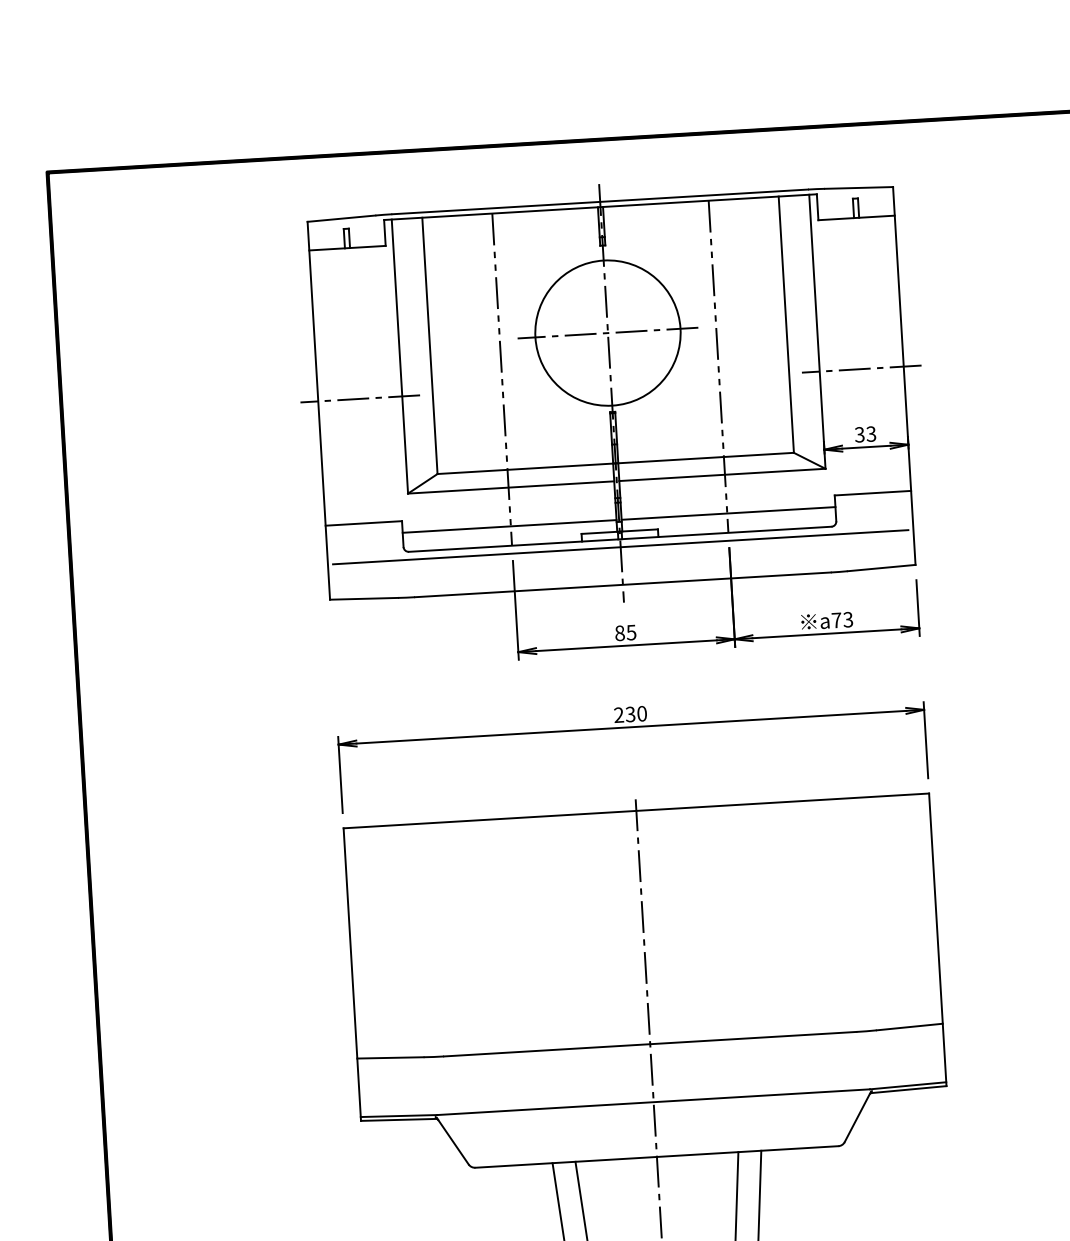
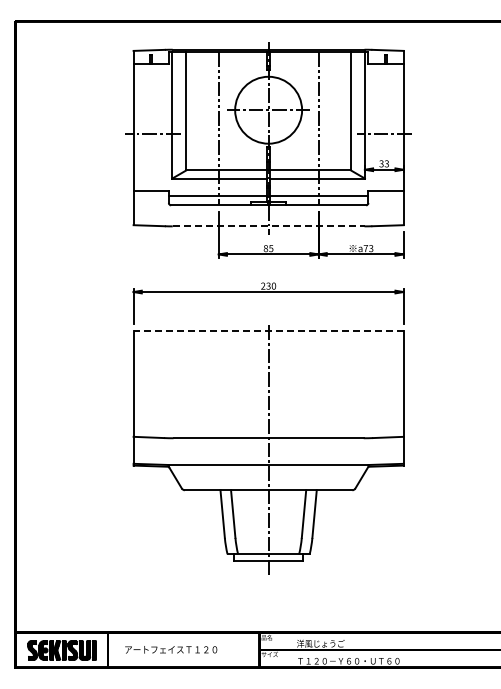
line: (620, 548) -> (268, 209), removed
line: (622, 585) -> (268, 226), solid -> dashed
line: (636, 810) -> (268, 330), solid -> dashed

